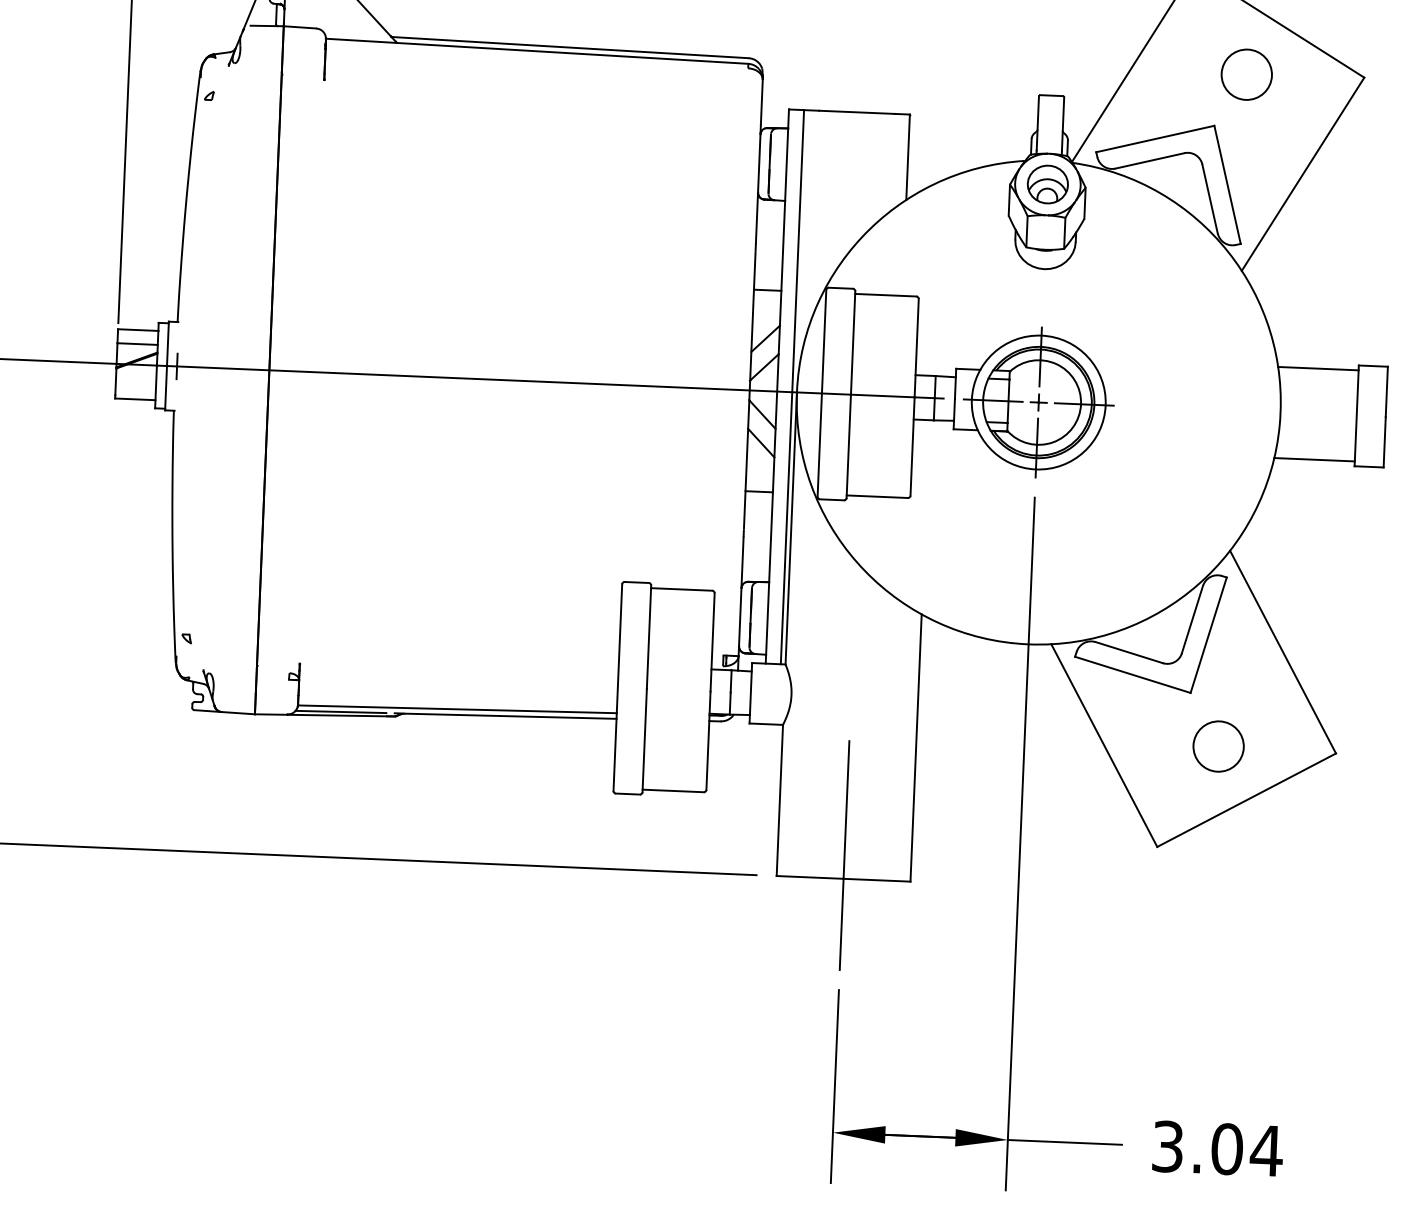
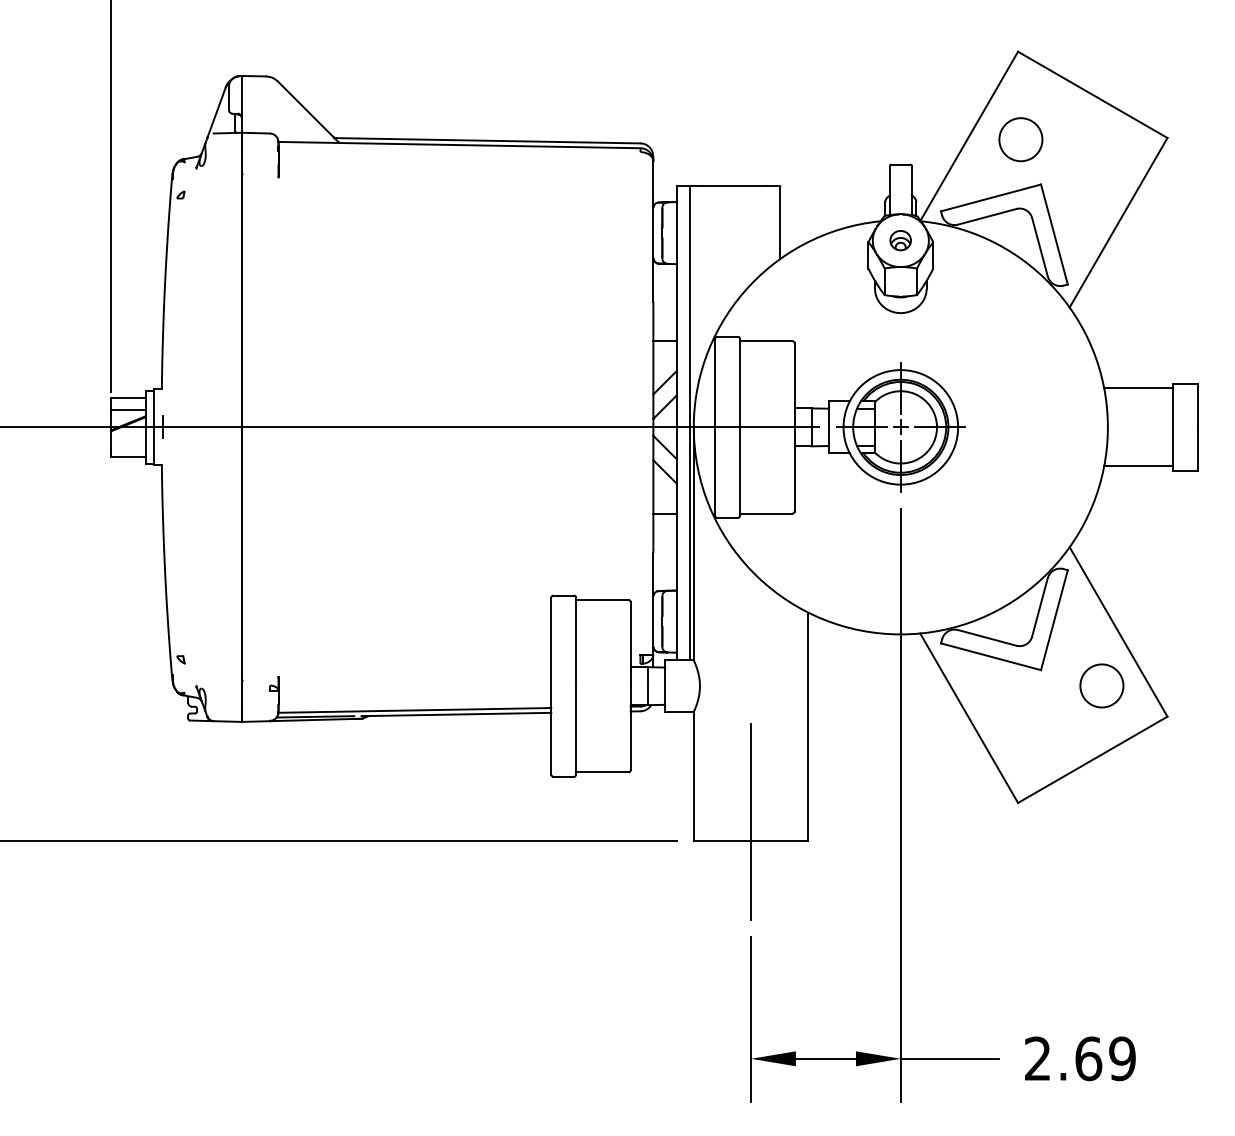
circle: (1246, 74) -> (1020, 139), moved
part: (1047, 184) -> (900, 240), size x0.6
circle: (1218, 745) -> (1101, 685), moved
text: (1217, 1148) -> (1080, 1058), 3.04 -> 2.69

